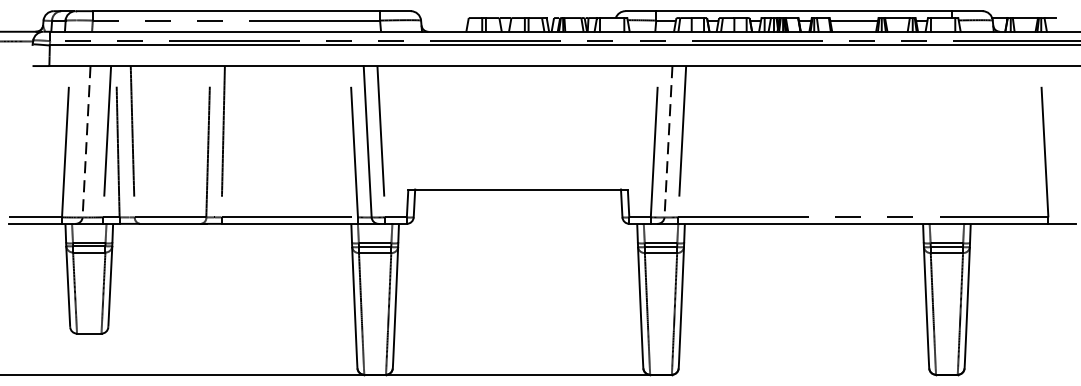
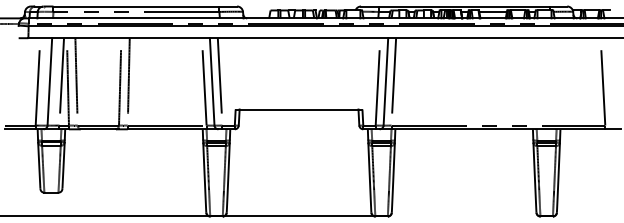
line: (85, 141) -> (49, 81), dashed -> solid
line: (667, 141) -> (385, 81), dashed -> solid

